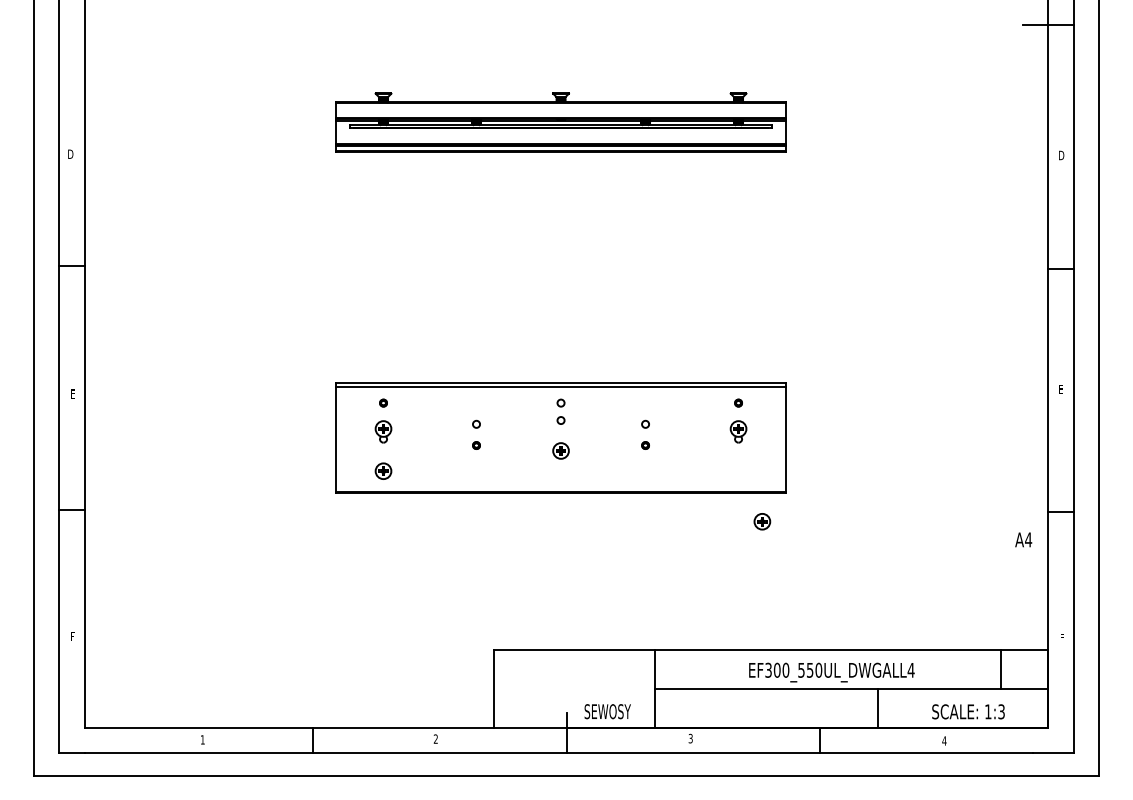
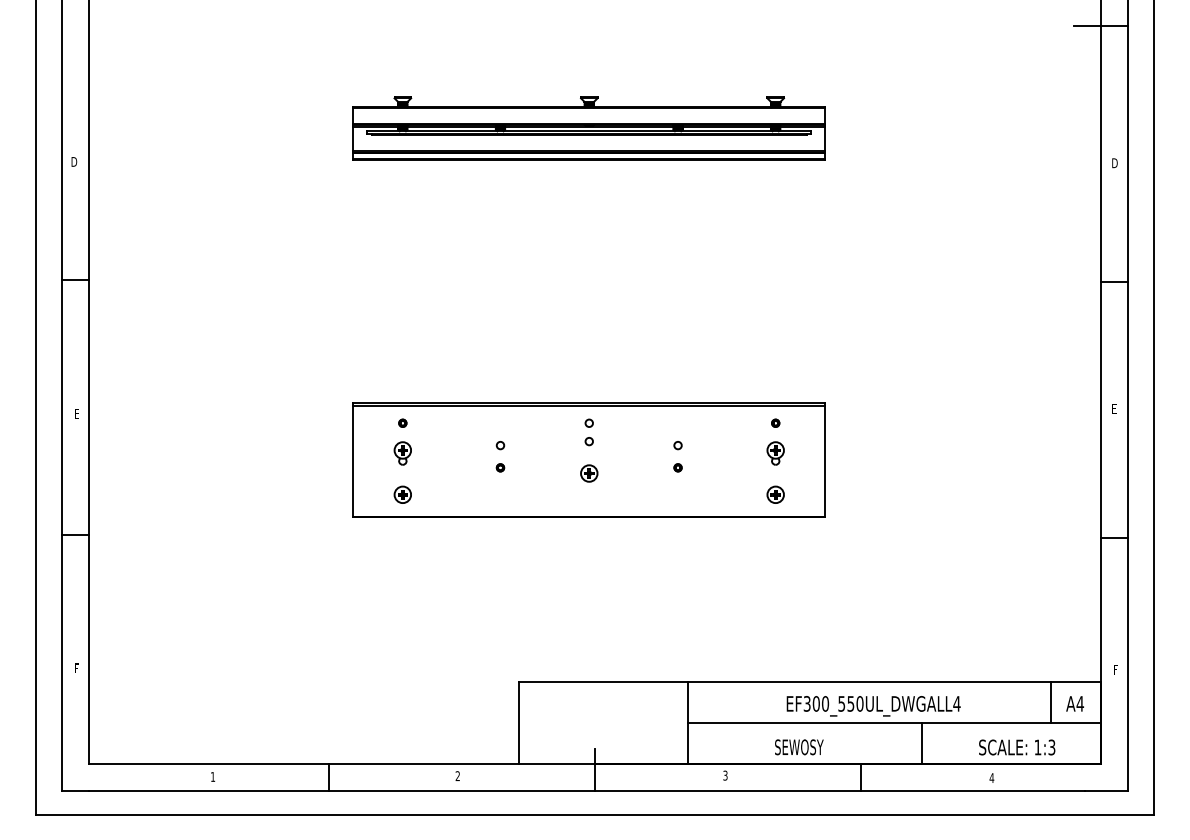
part: (762, 521) -> (775, 494), moved
text: (1023, 539) -> (1074, 703), moved
text: (607, 711) -> (799, 747), moved

